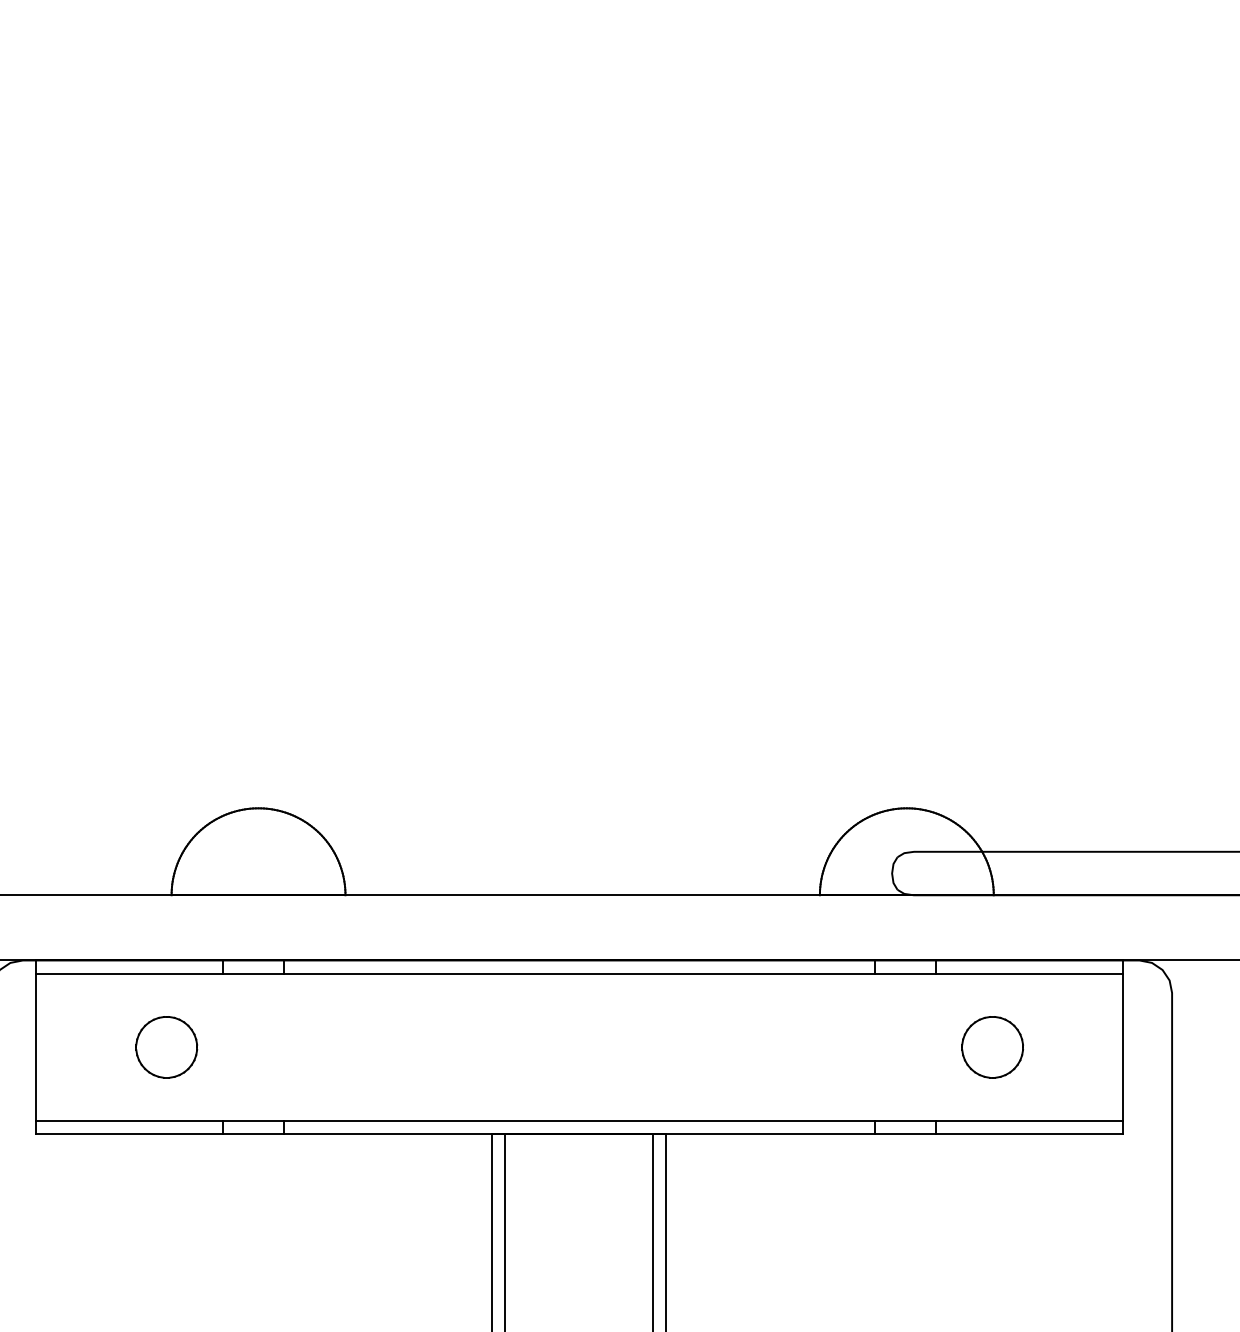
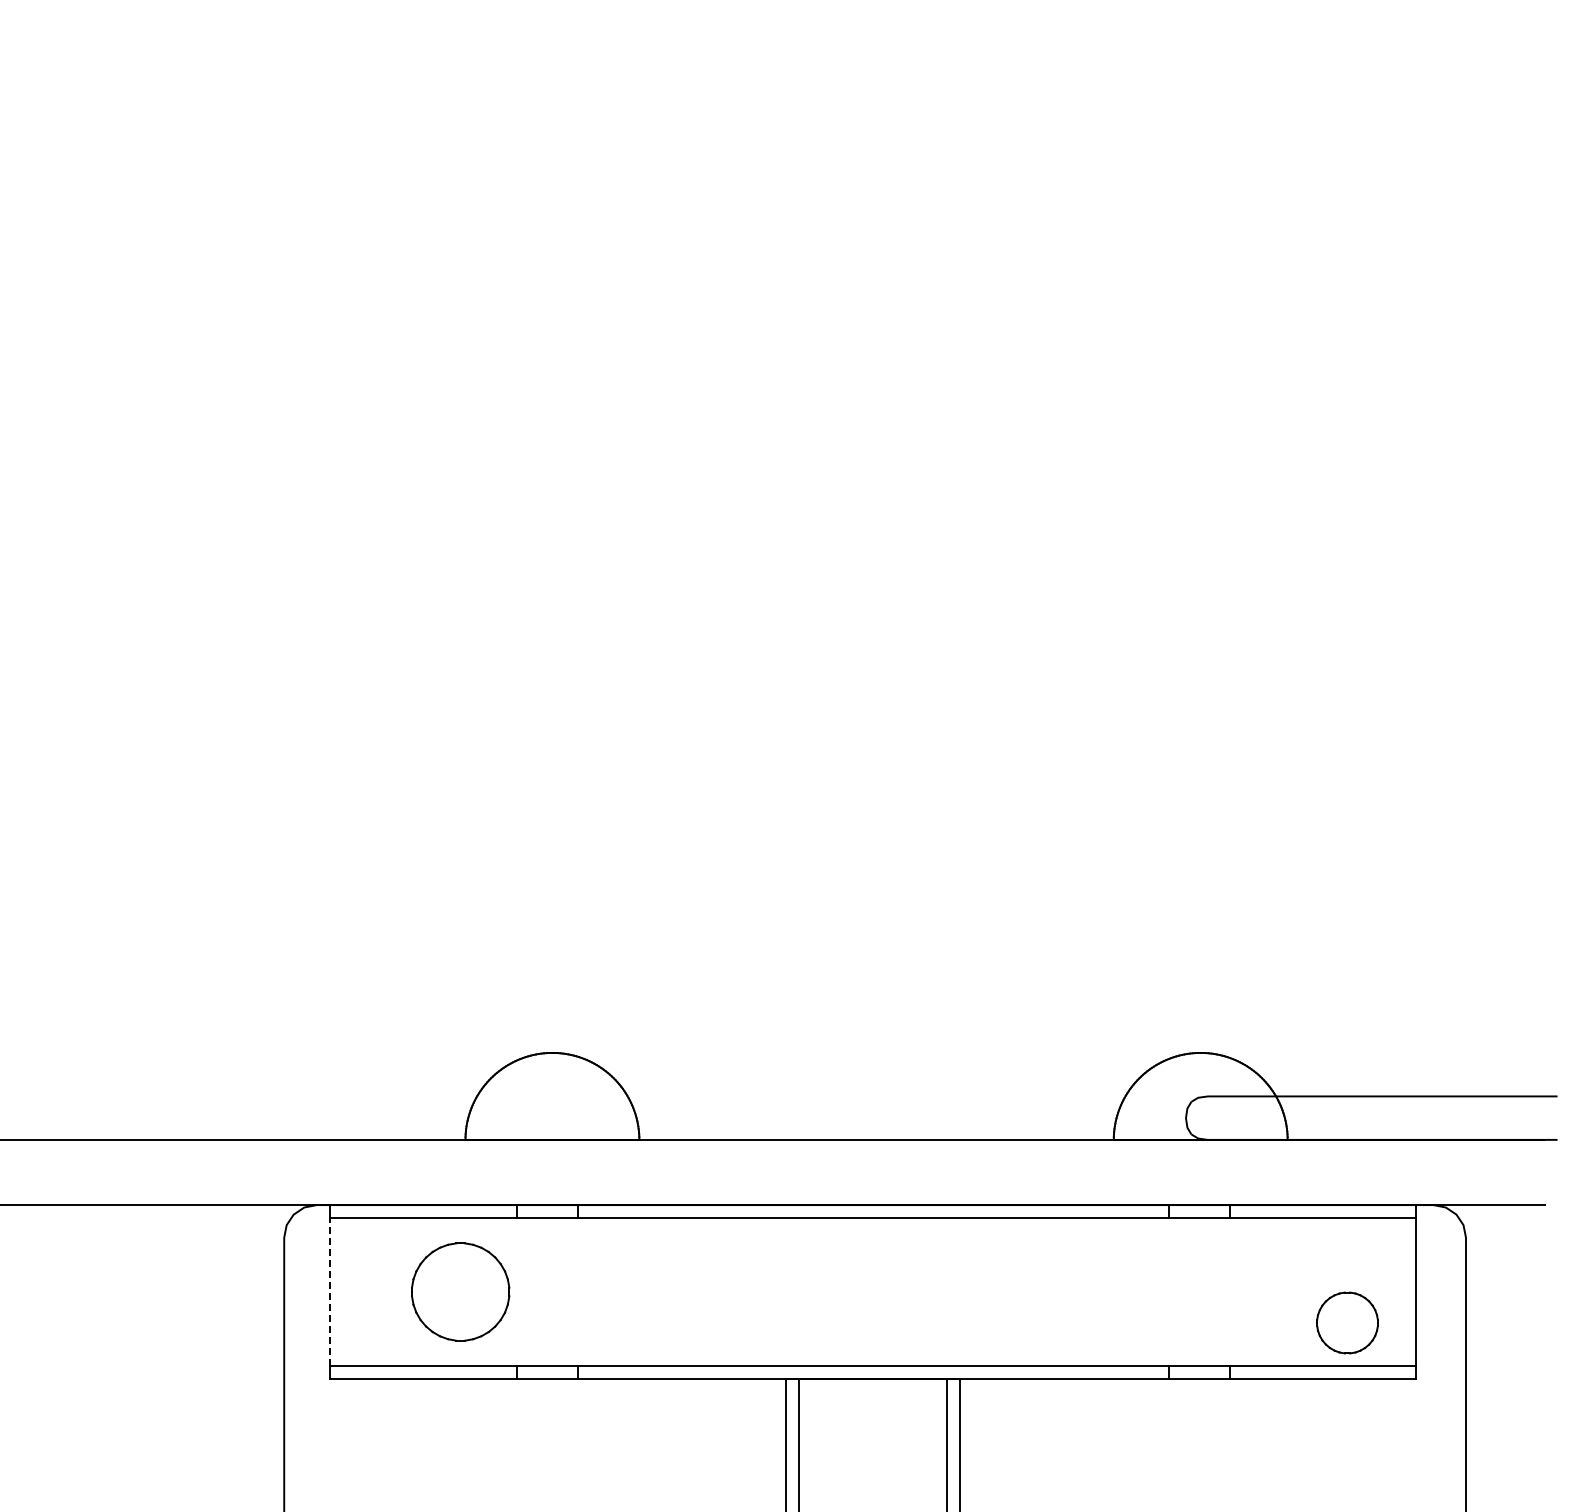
part: (166, 1046) -> (460, 1291), size x1.6
part: (992, 1046) -> (1347, 1322), moved
line: (35, 1047) -> (329, 1292), solid -> dashed

